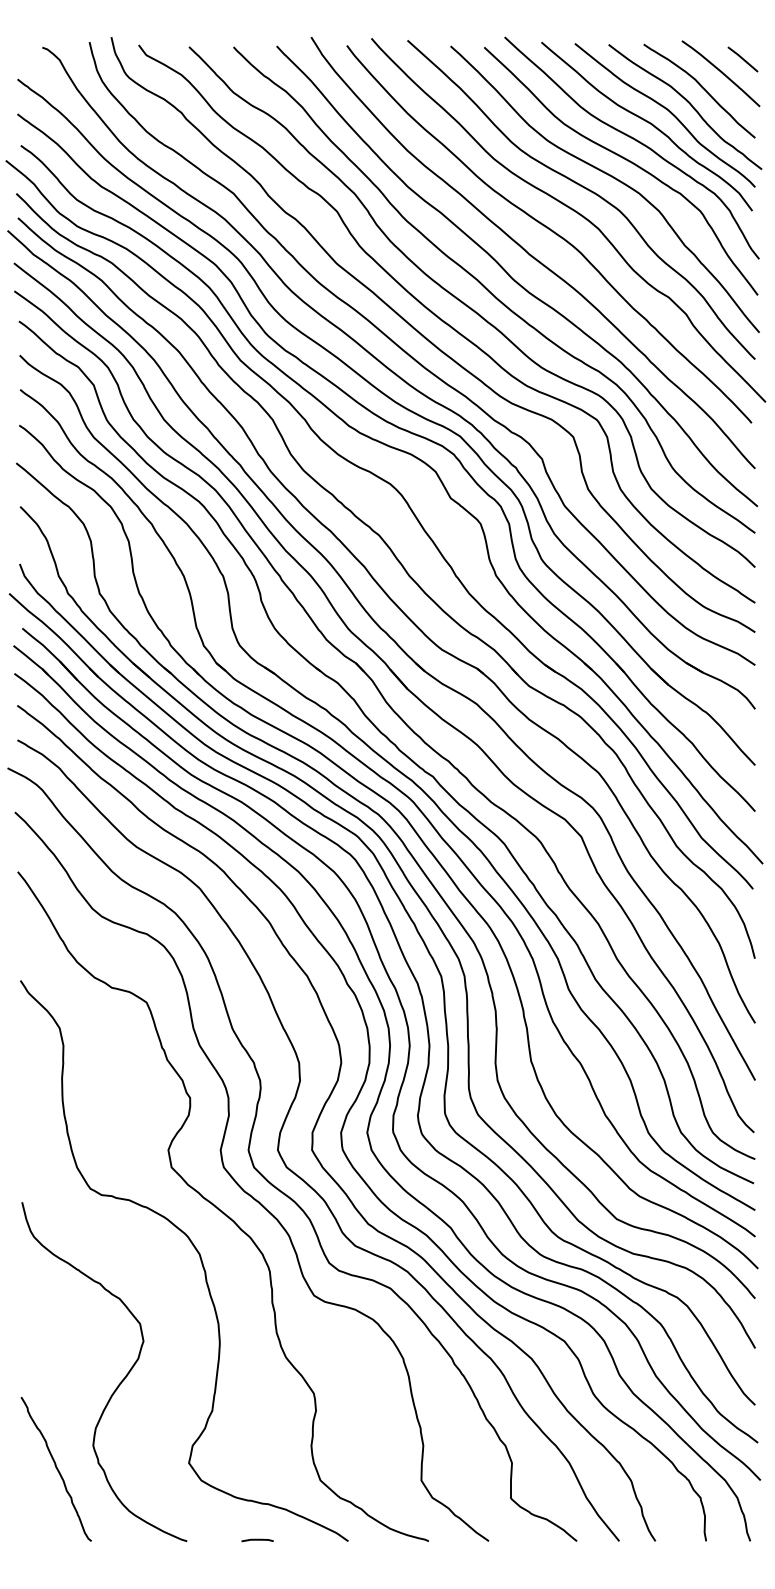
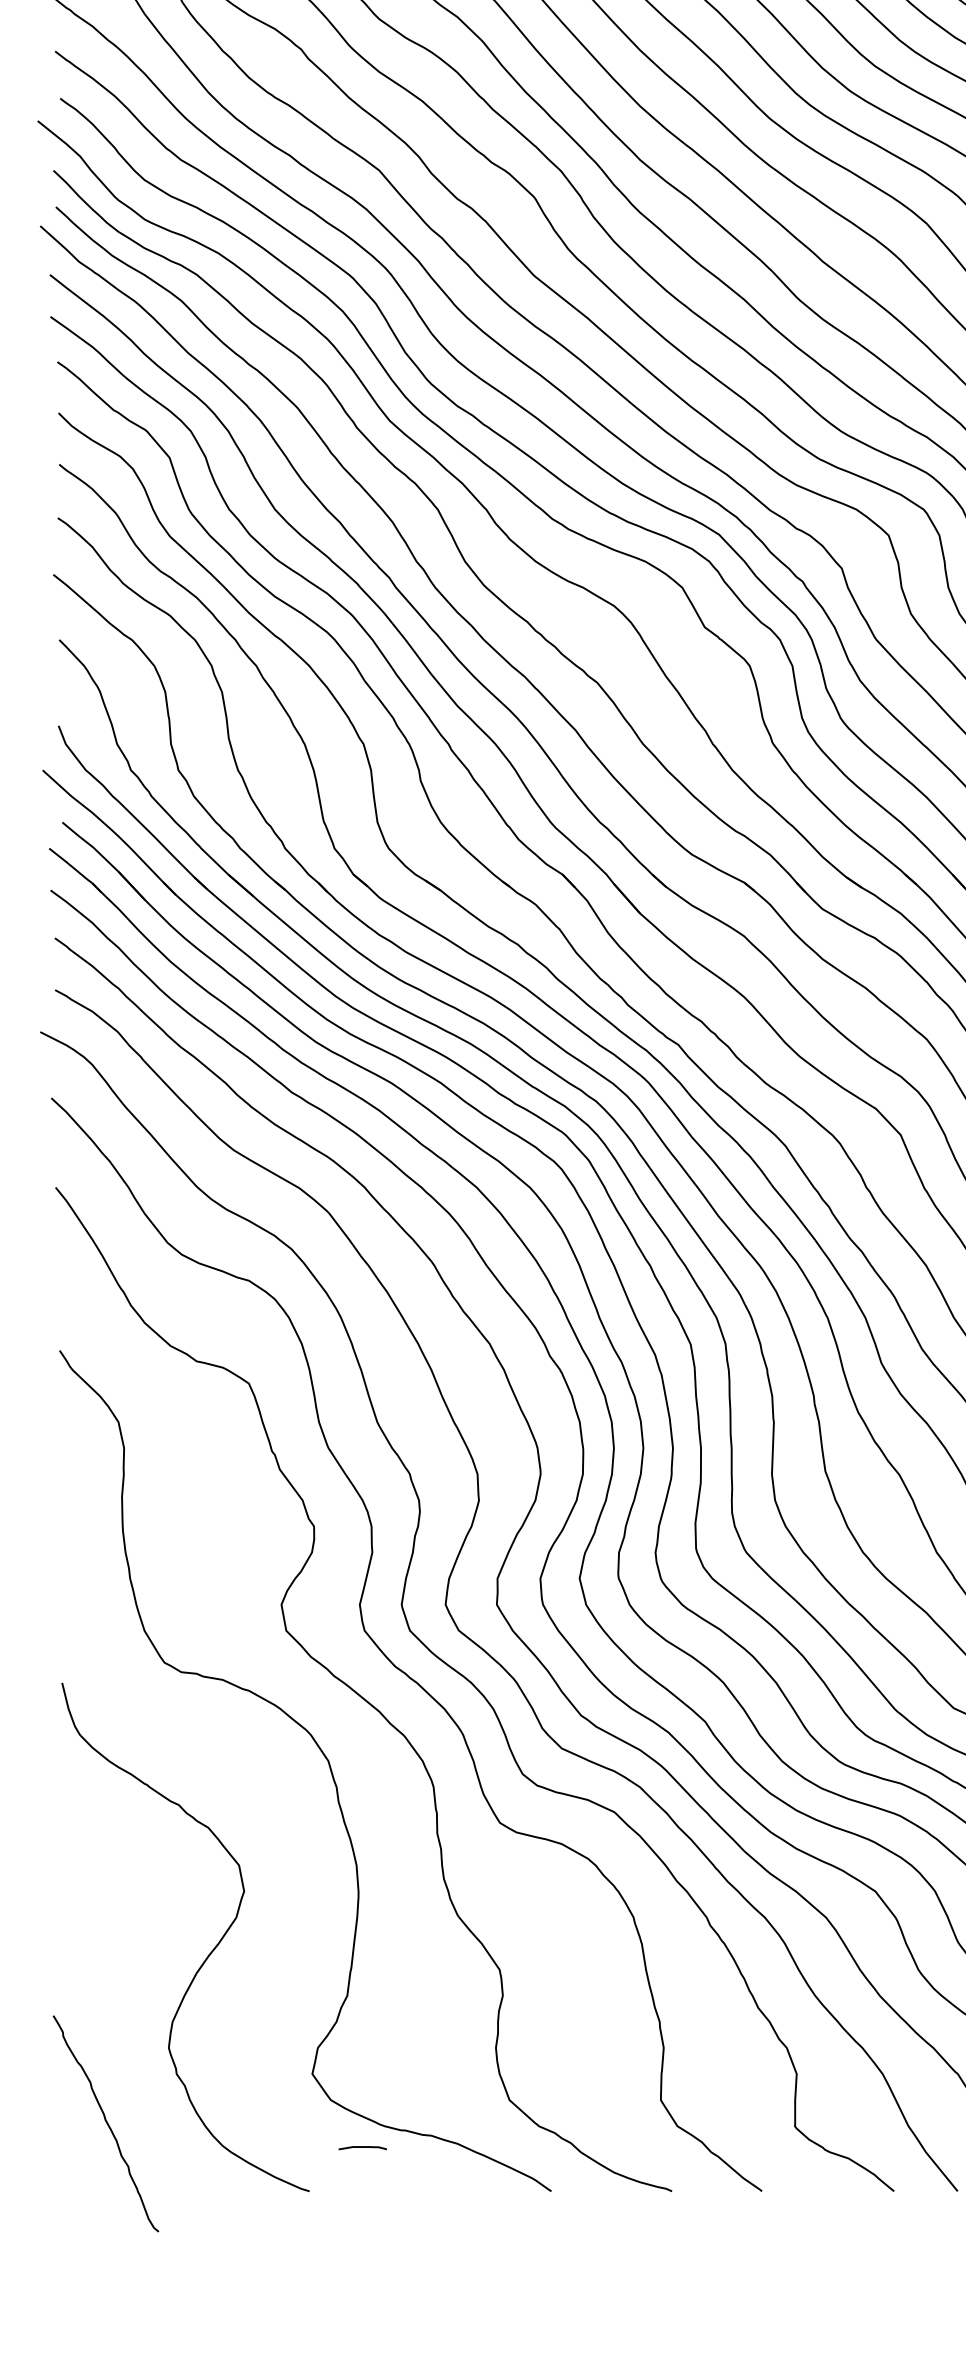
curve: (56, 1469) -> (106, 2124), moved
curve: (257, 1540) -> (362, 2148), moved

